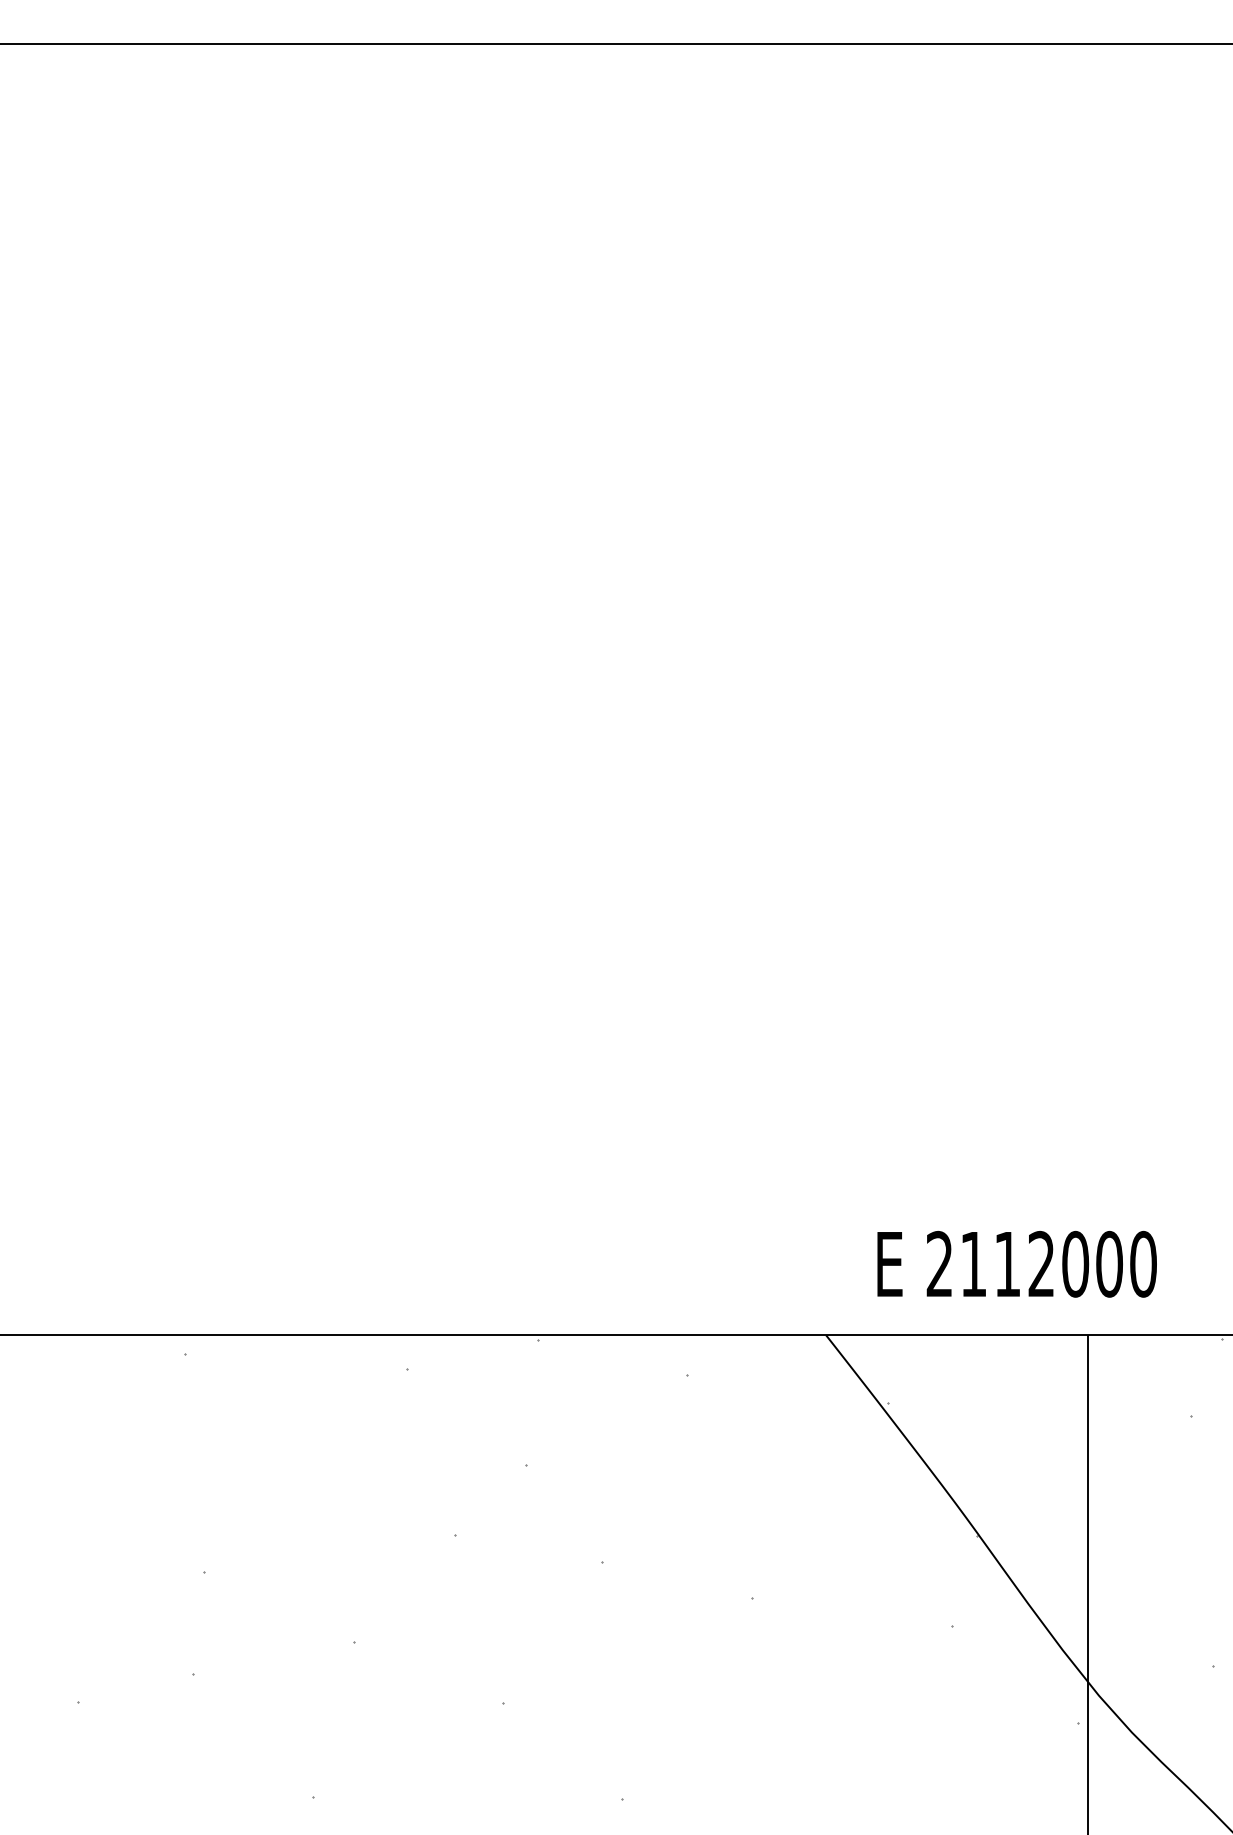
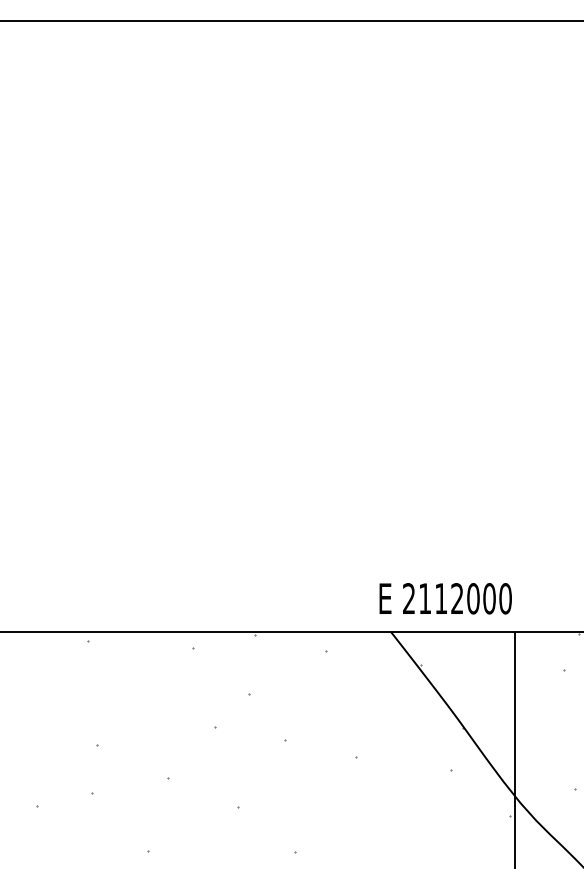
text: (1016, 1263) -> (445, 598), moved

